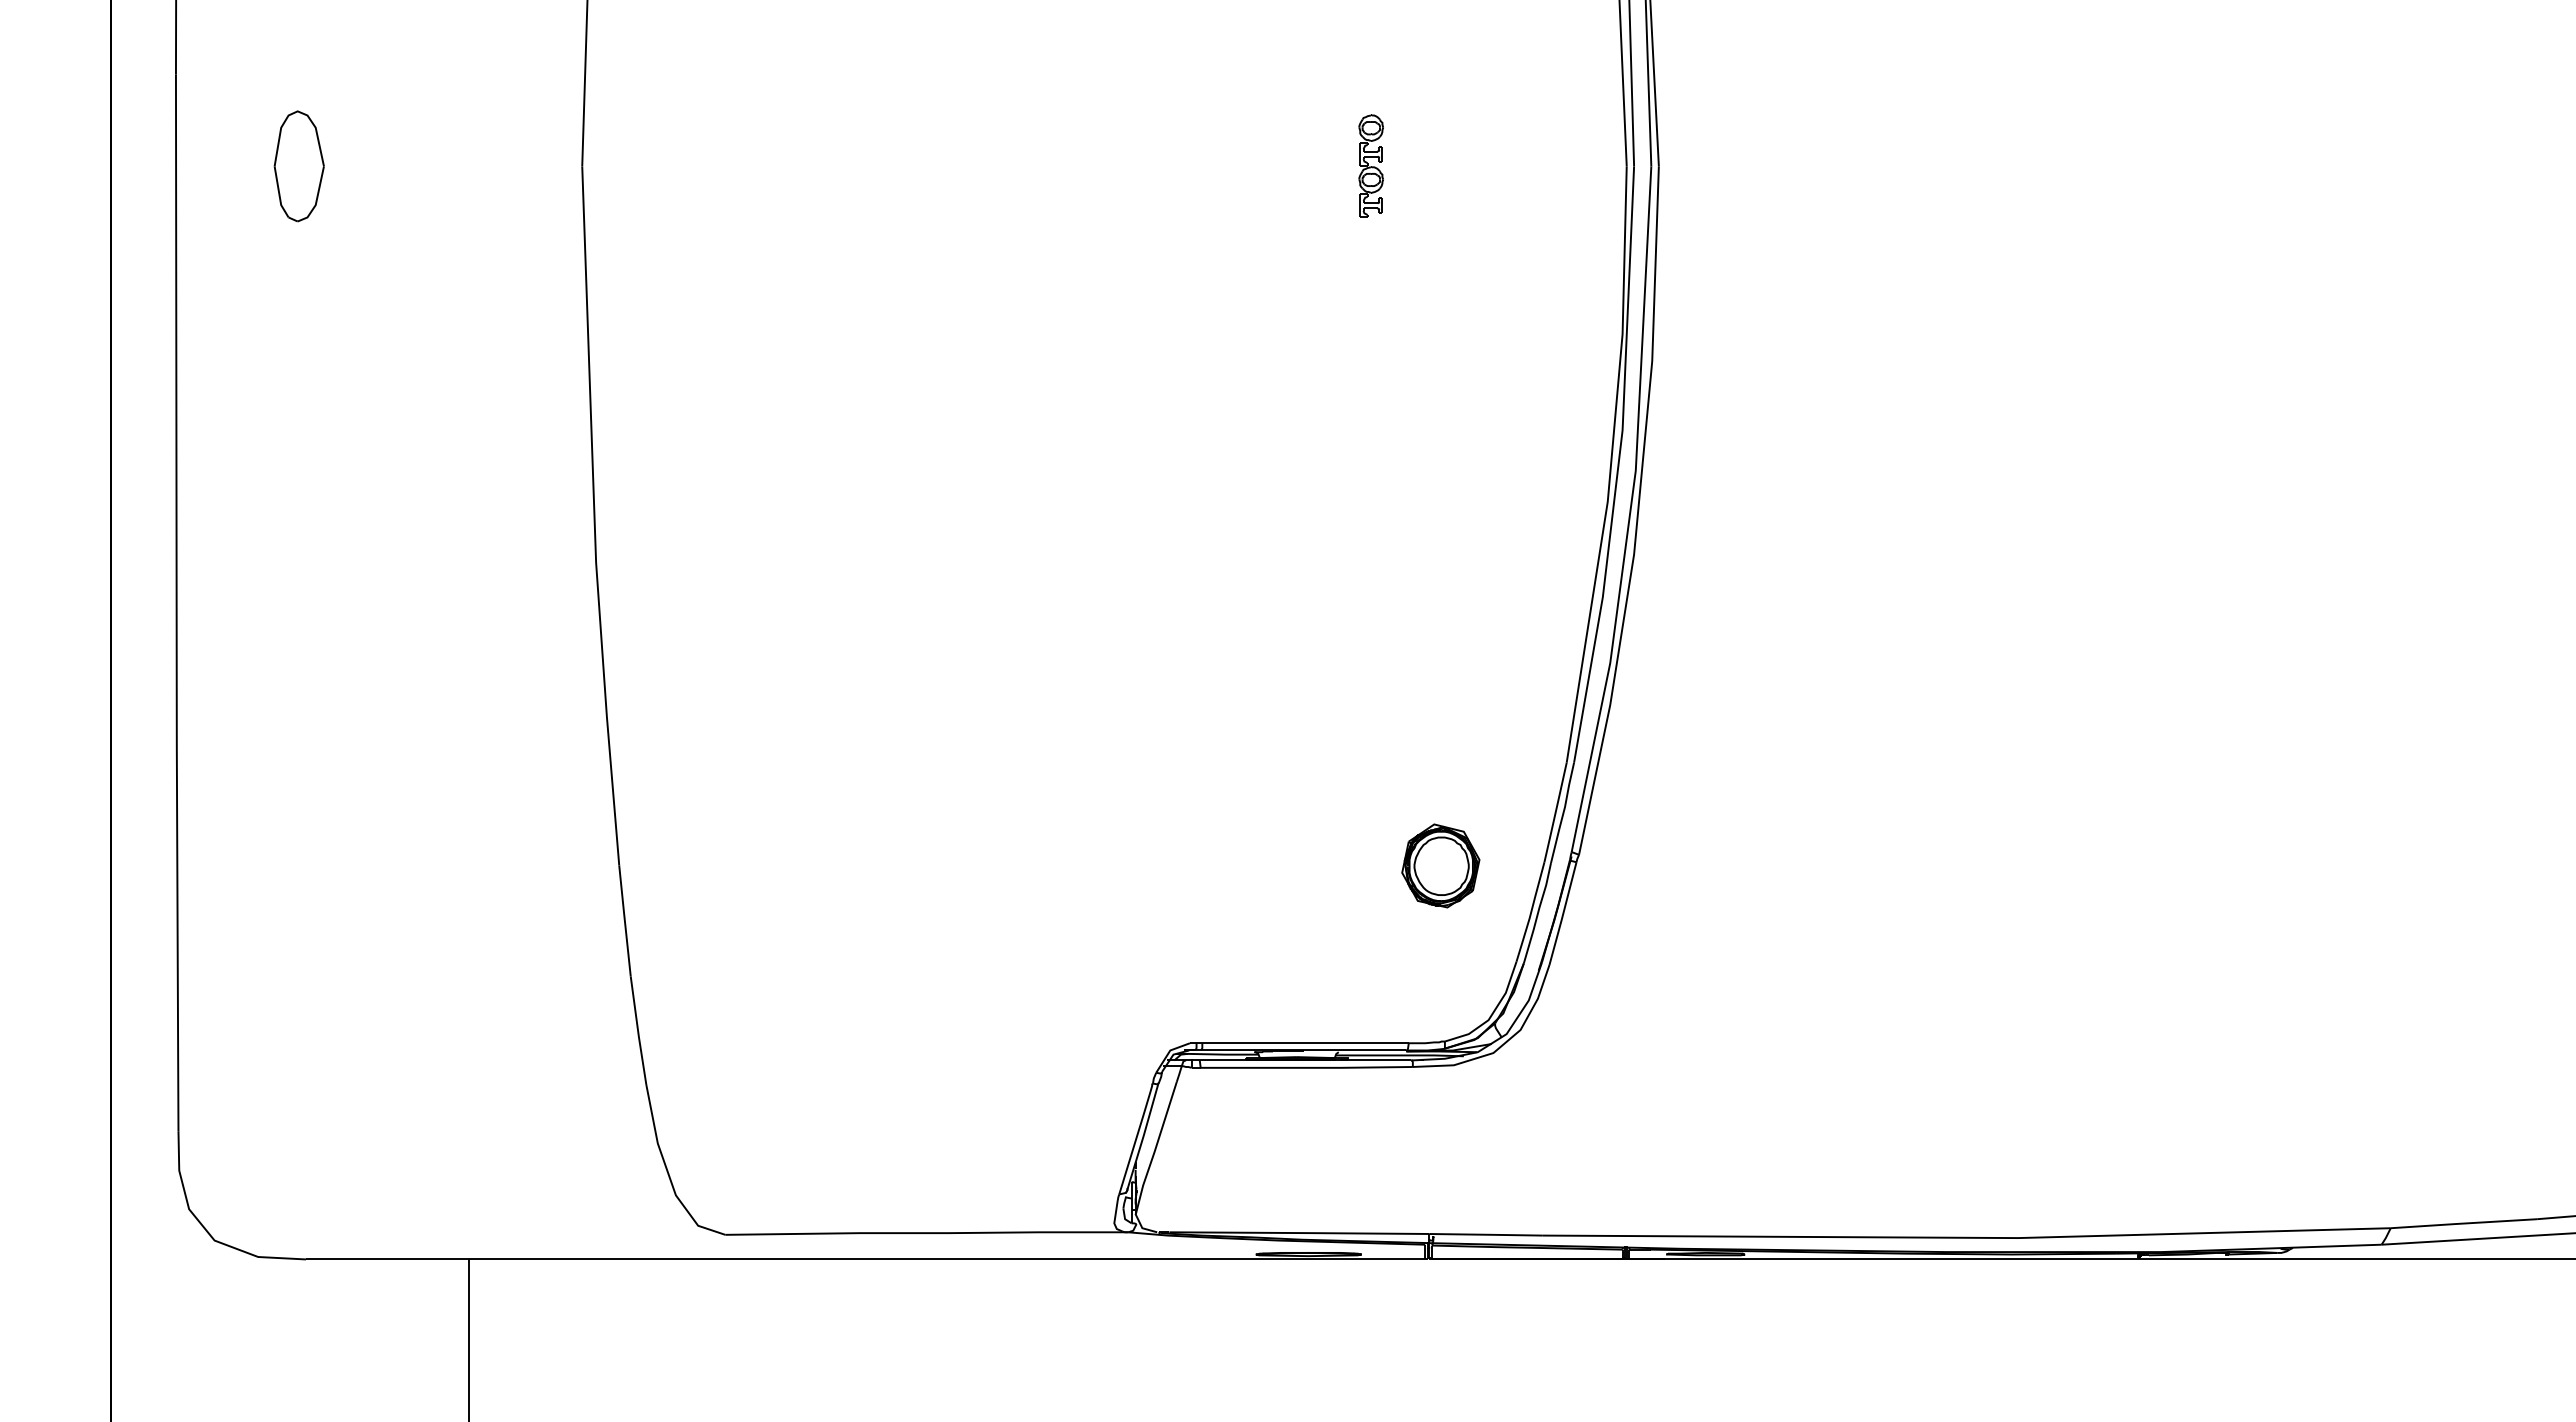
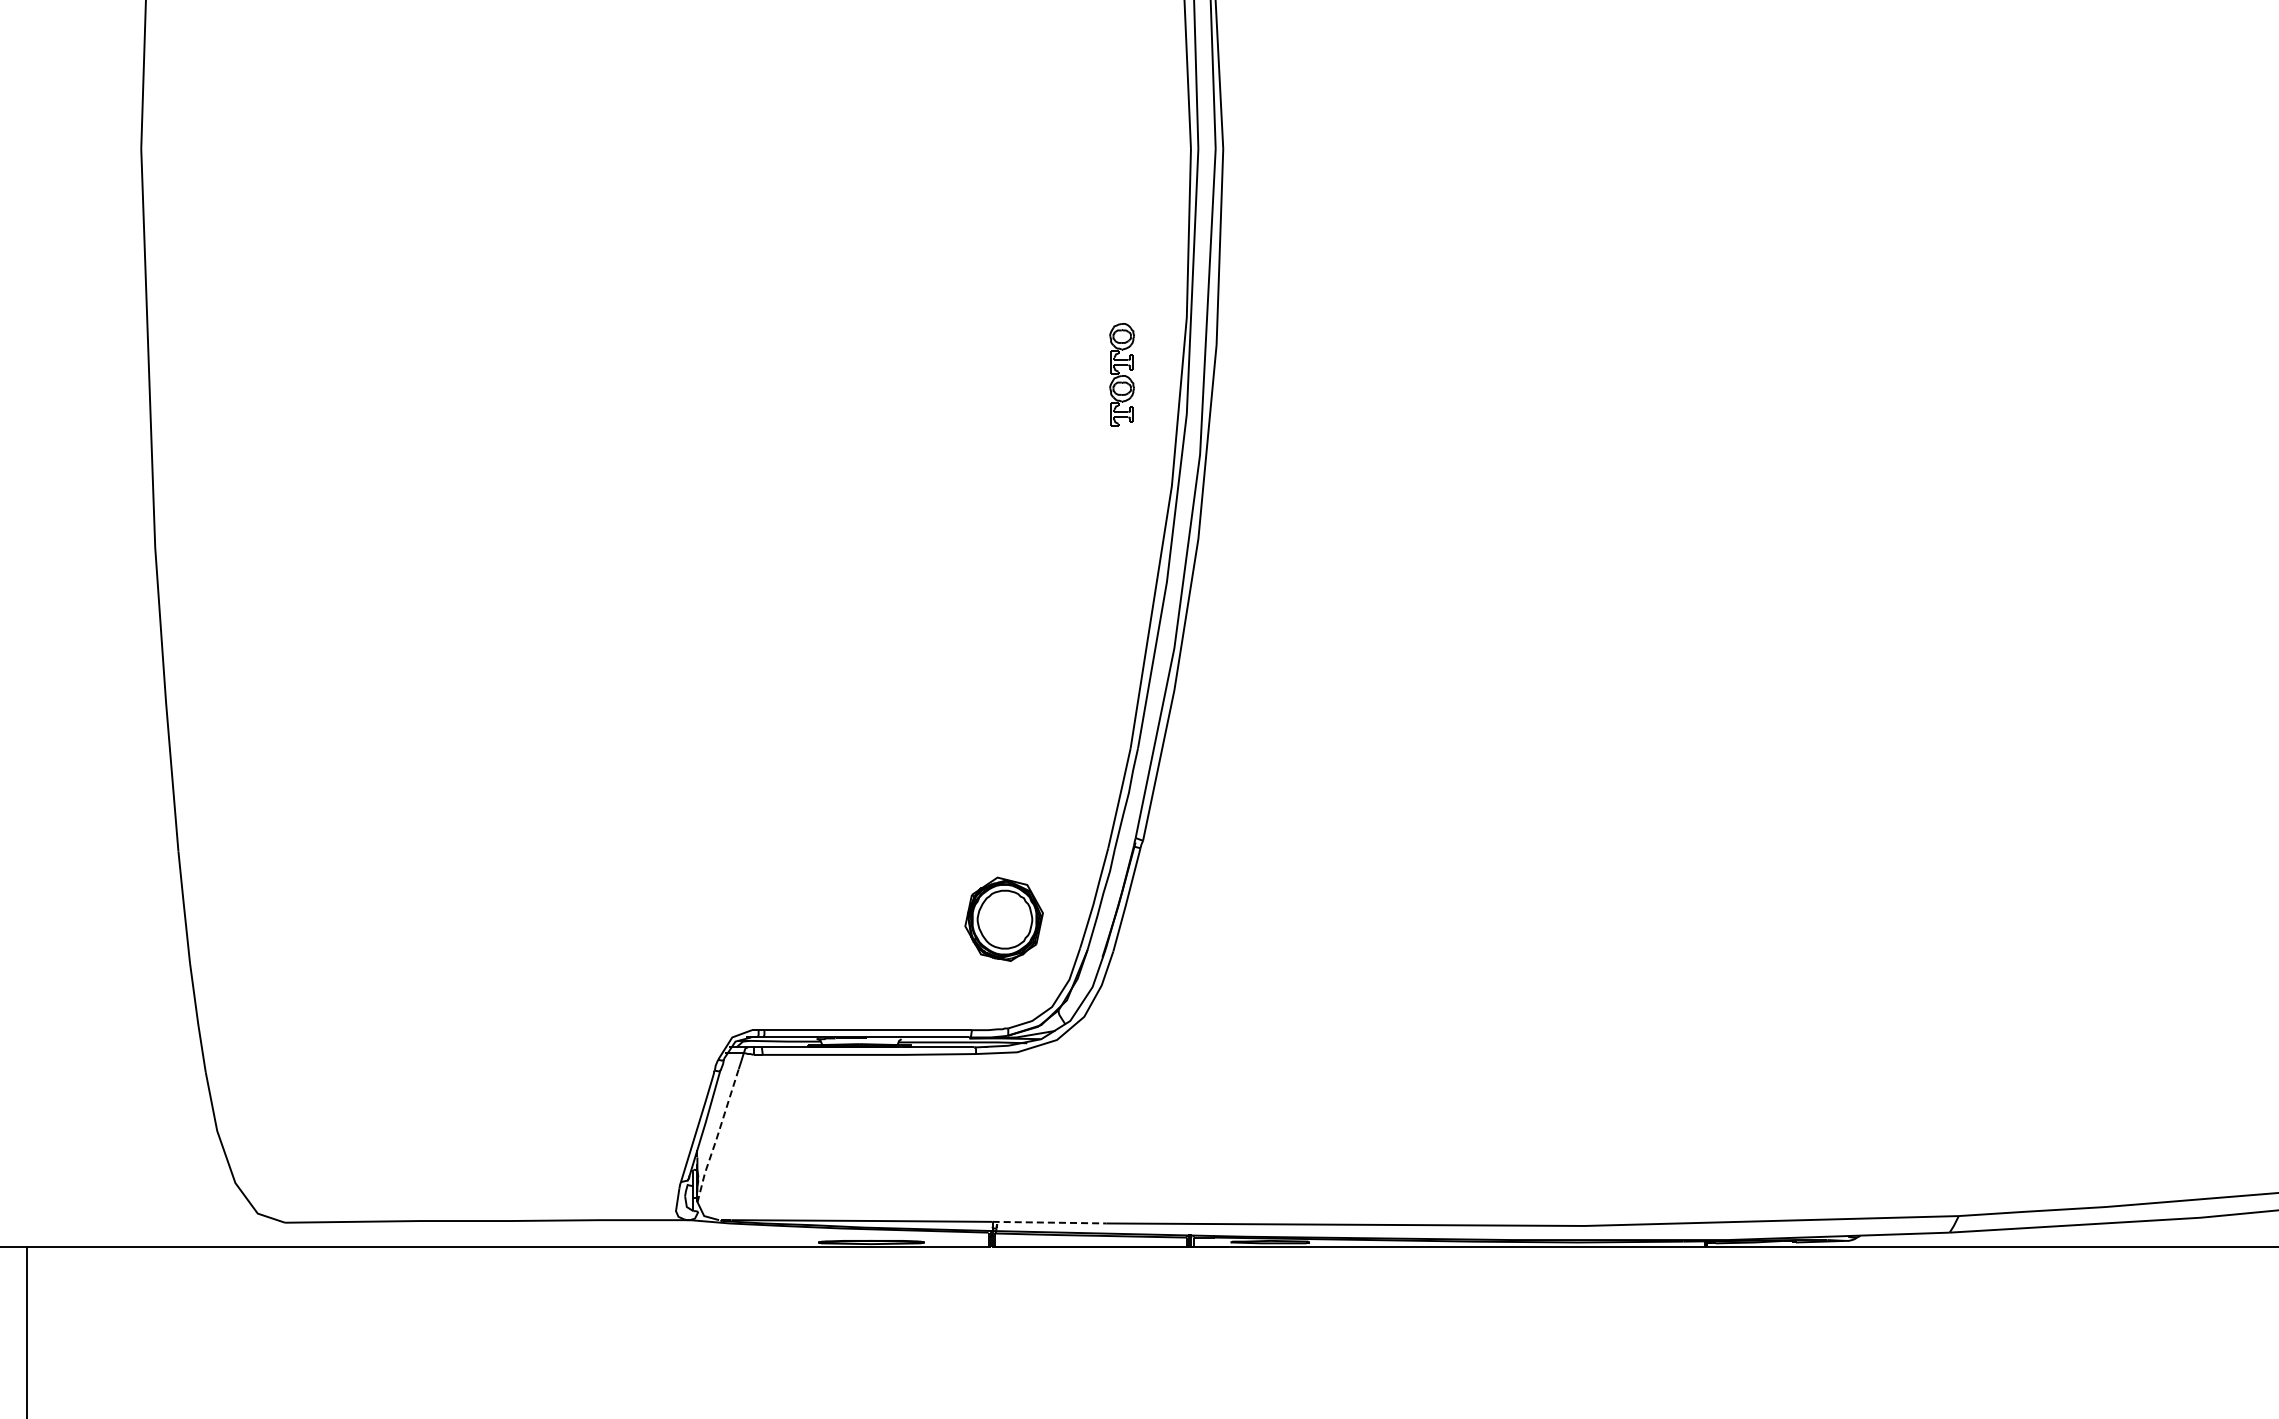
part: (1370, 165) -> (1121, 374), moved
part: (1440, 865) -> (1003, 918), moved
line: (1155, 1148) -> (717, 1135), solid -> dashed
line: (1486, 1234) -> (1050, 1222), solid -> dashed

